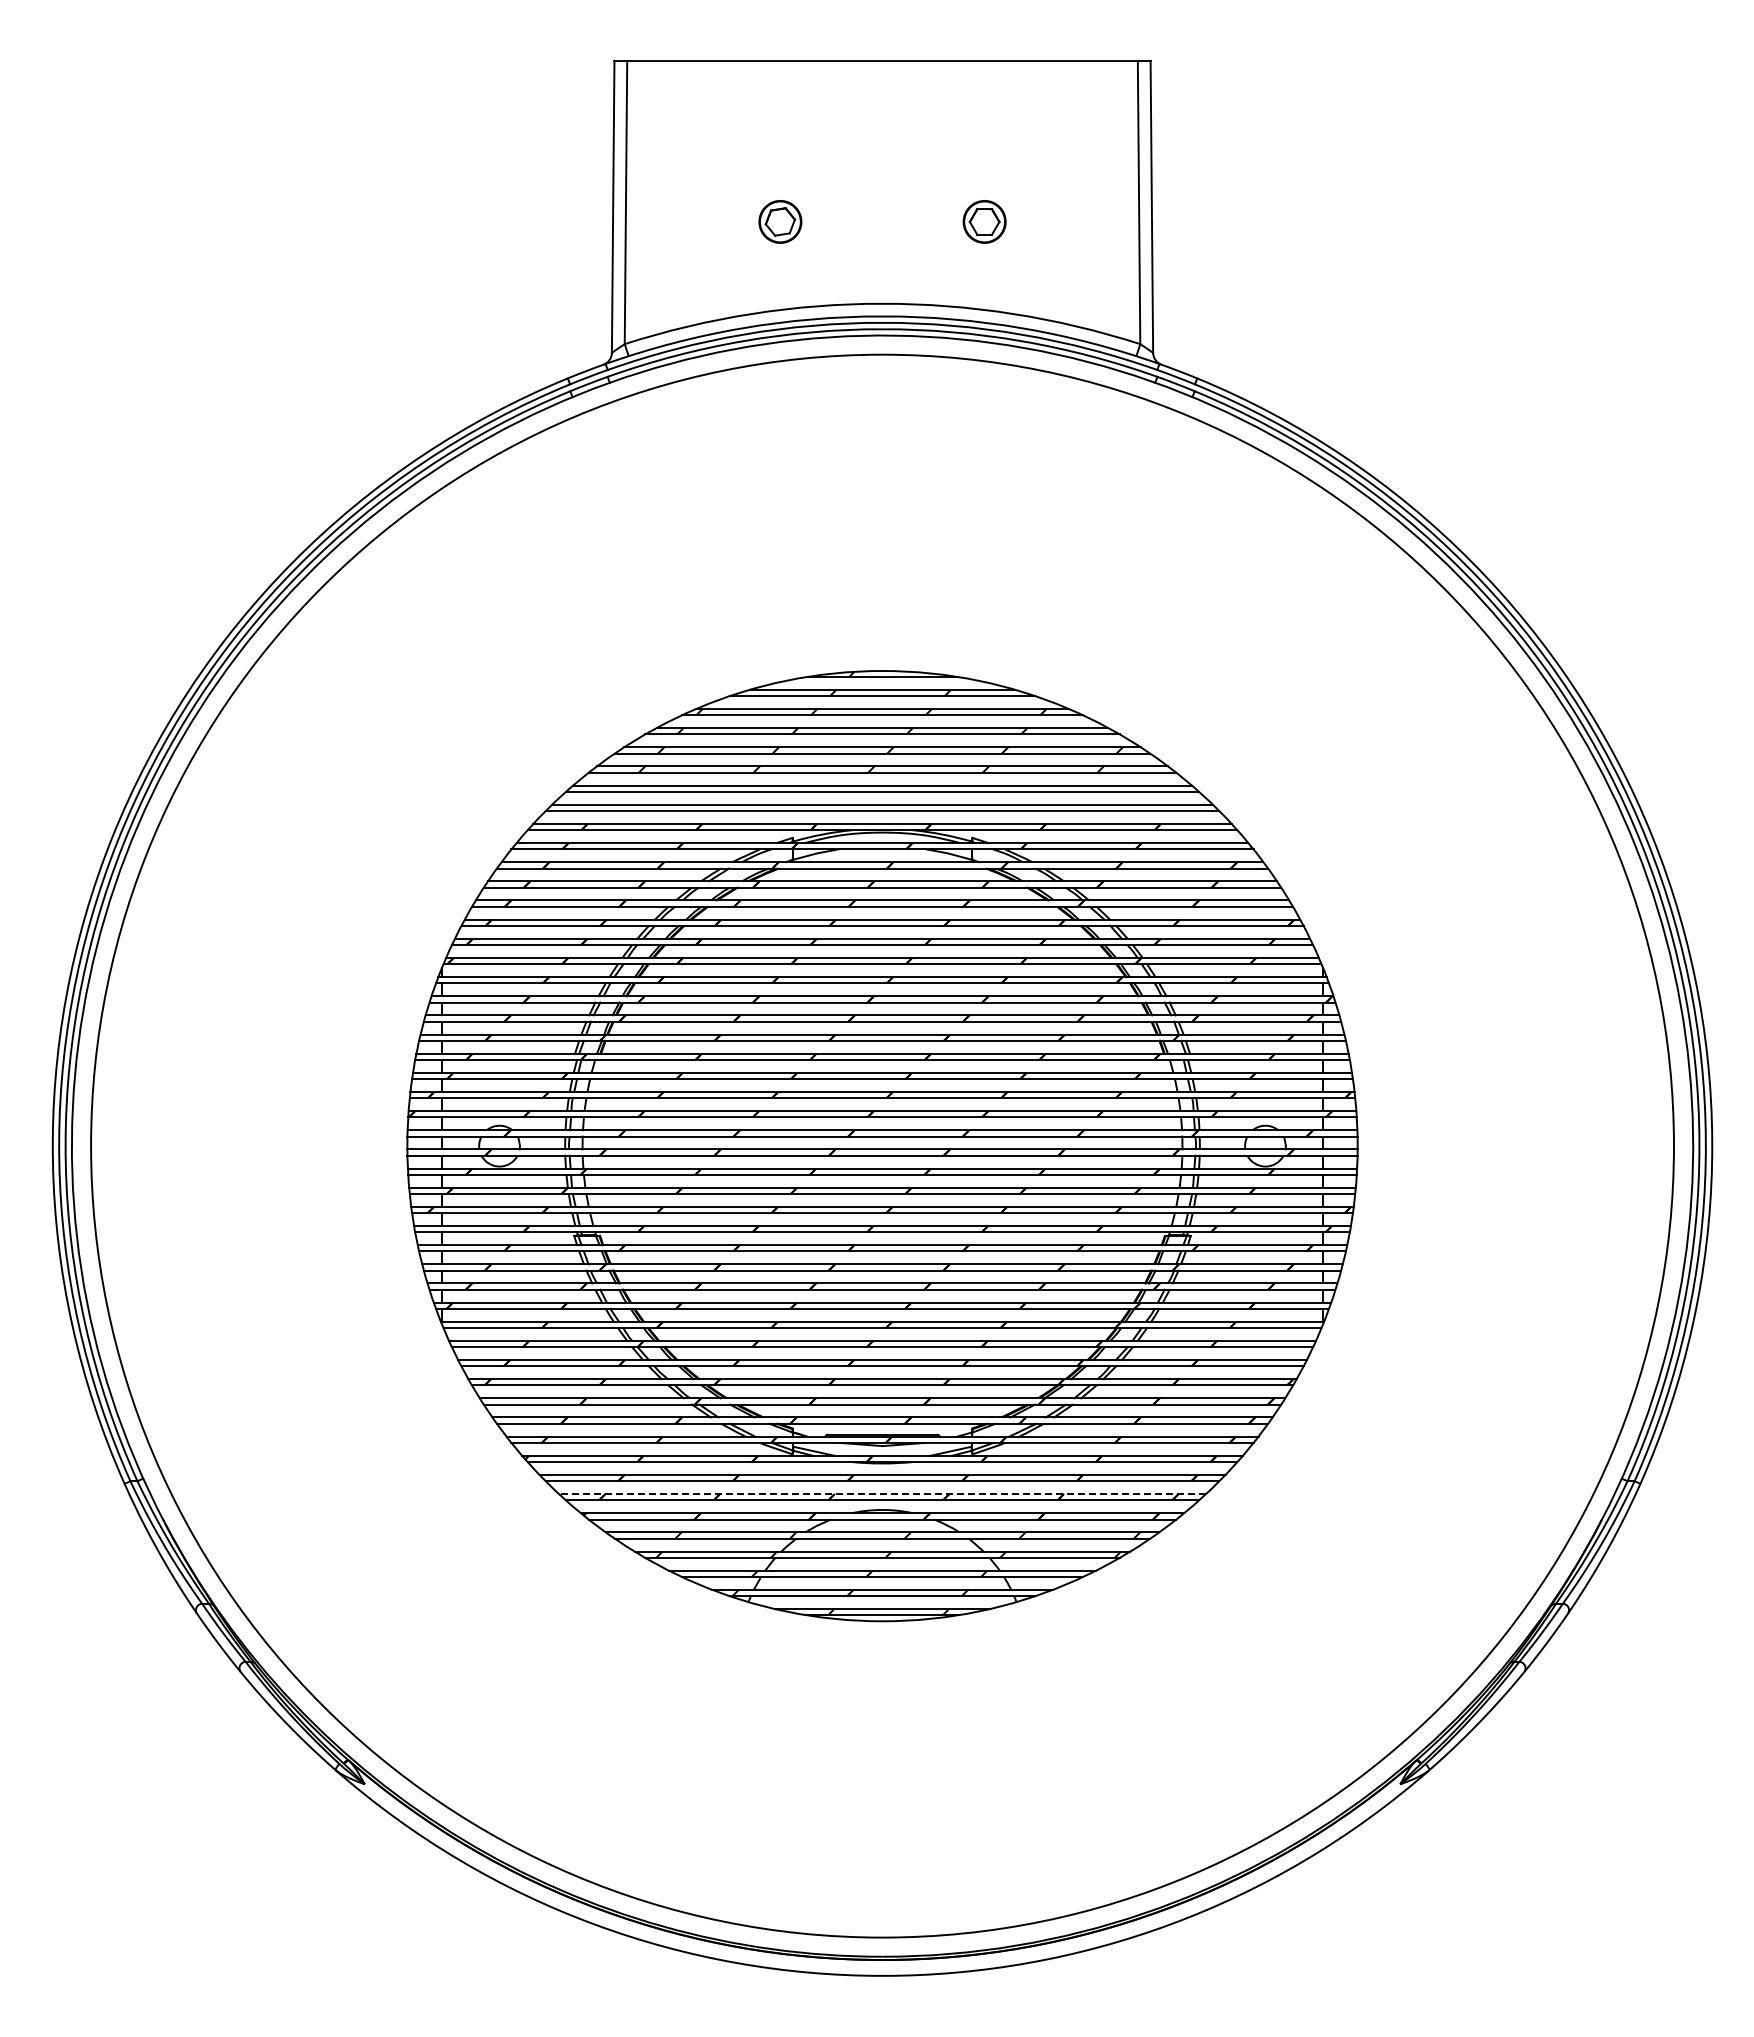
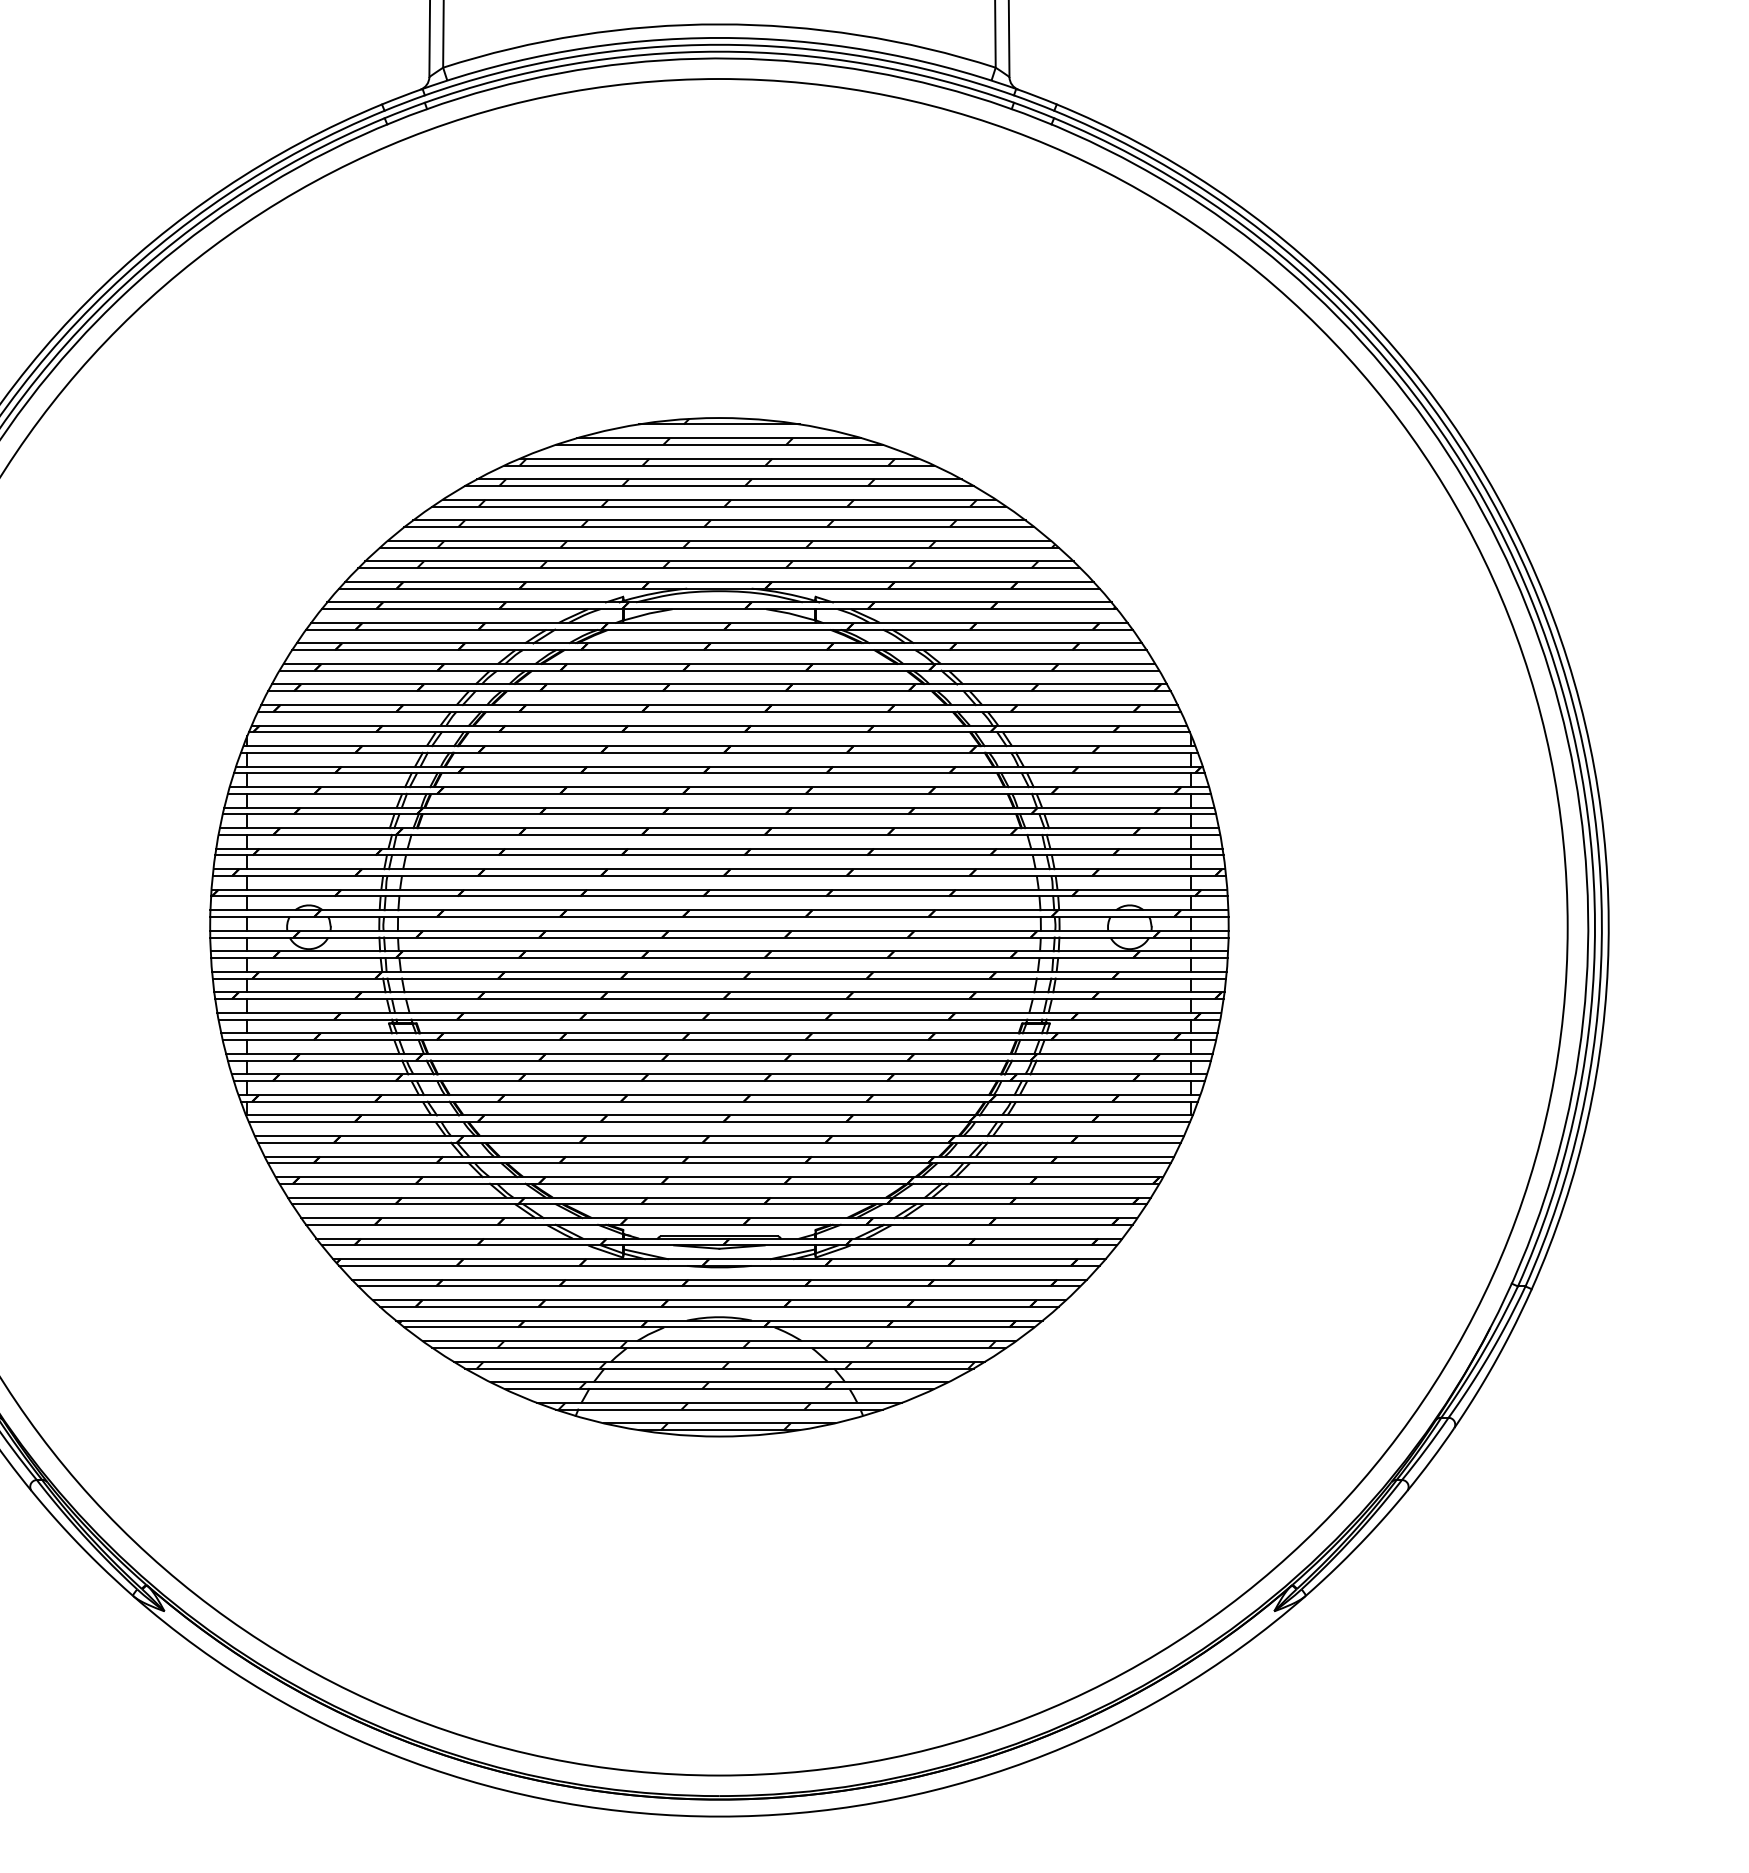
hatch: (907, 788) -> (746, 543), added
hatch: (890, 807) -> (727, 564), added
line: (882, 1494) -> (719, 1300), dashed -> solid

